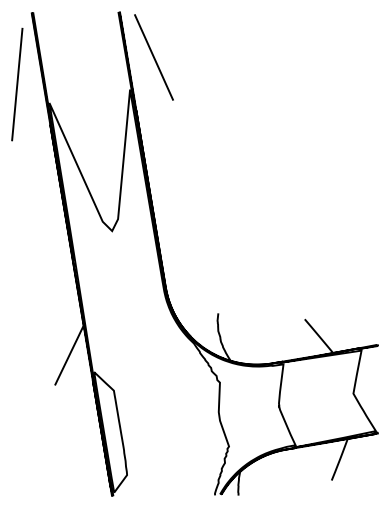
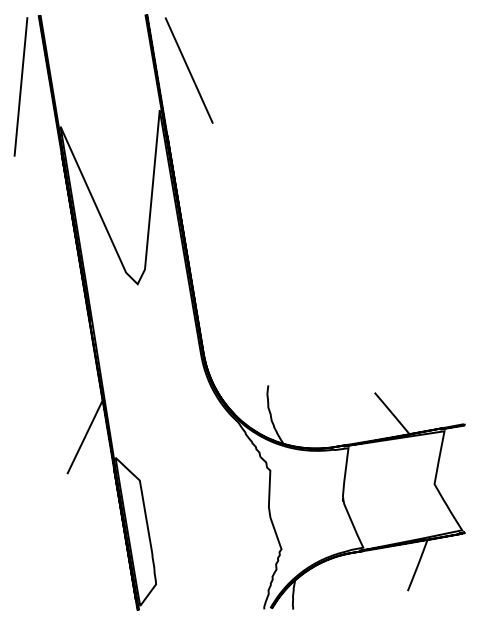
line: (16, 84) -> (20, 86), moved

